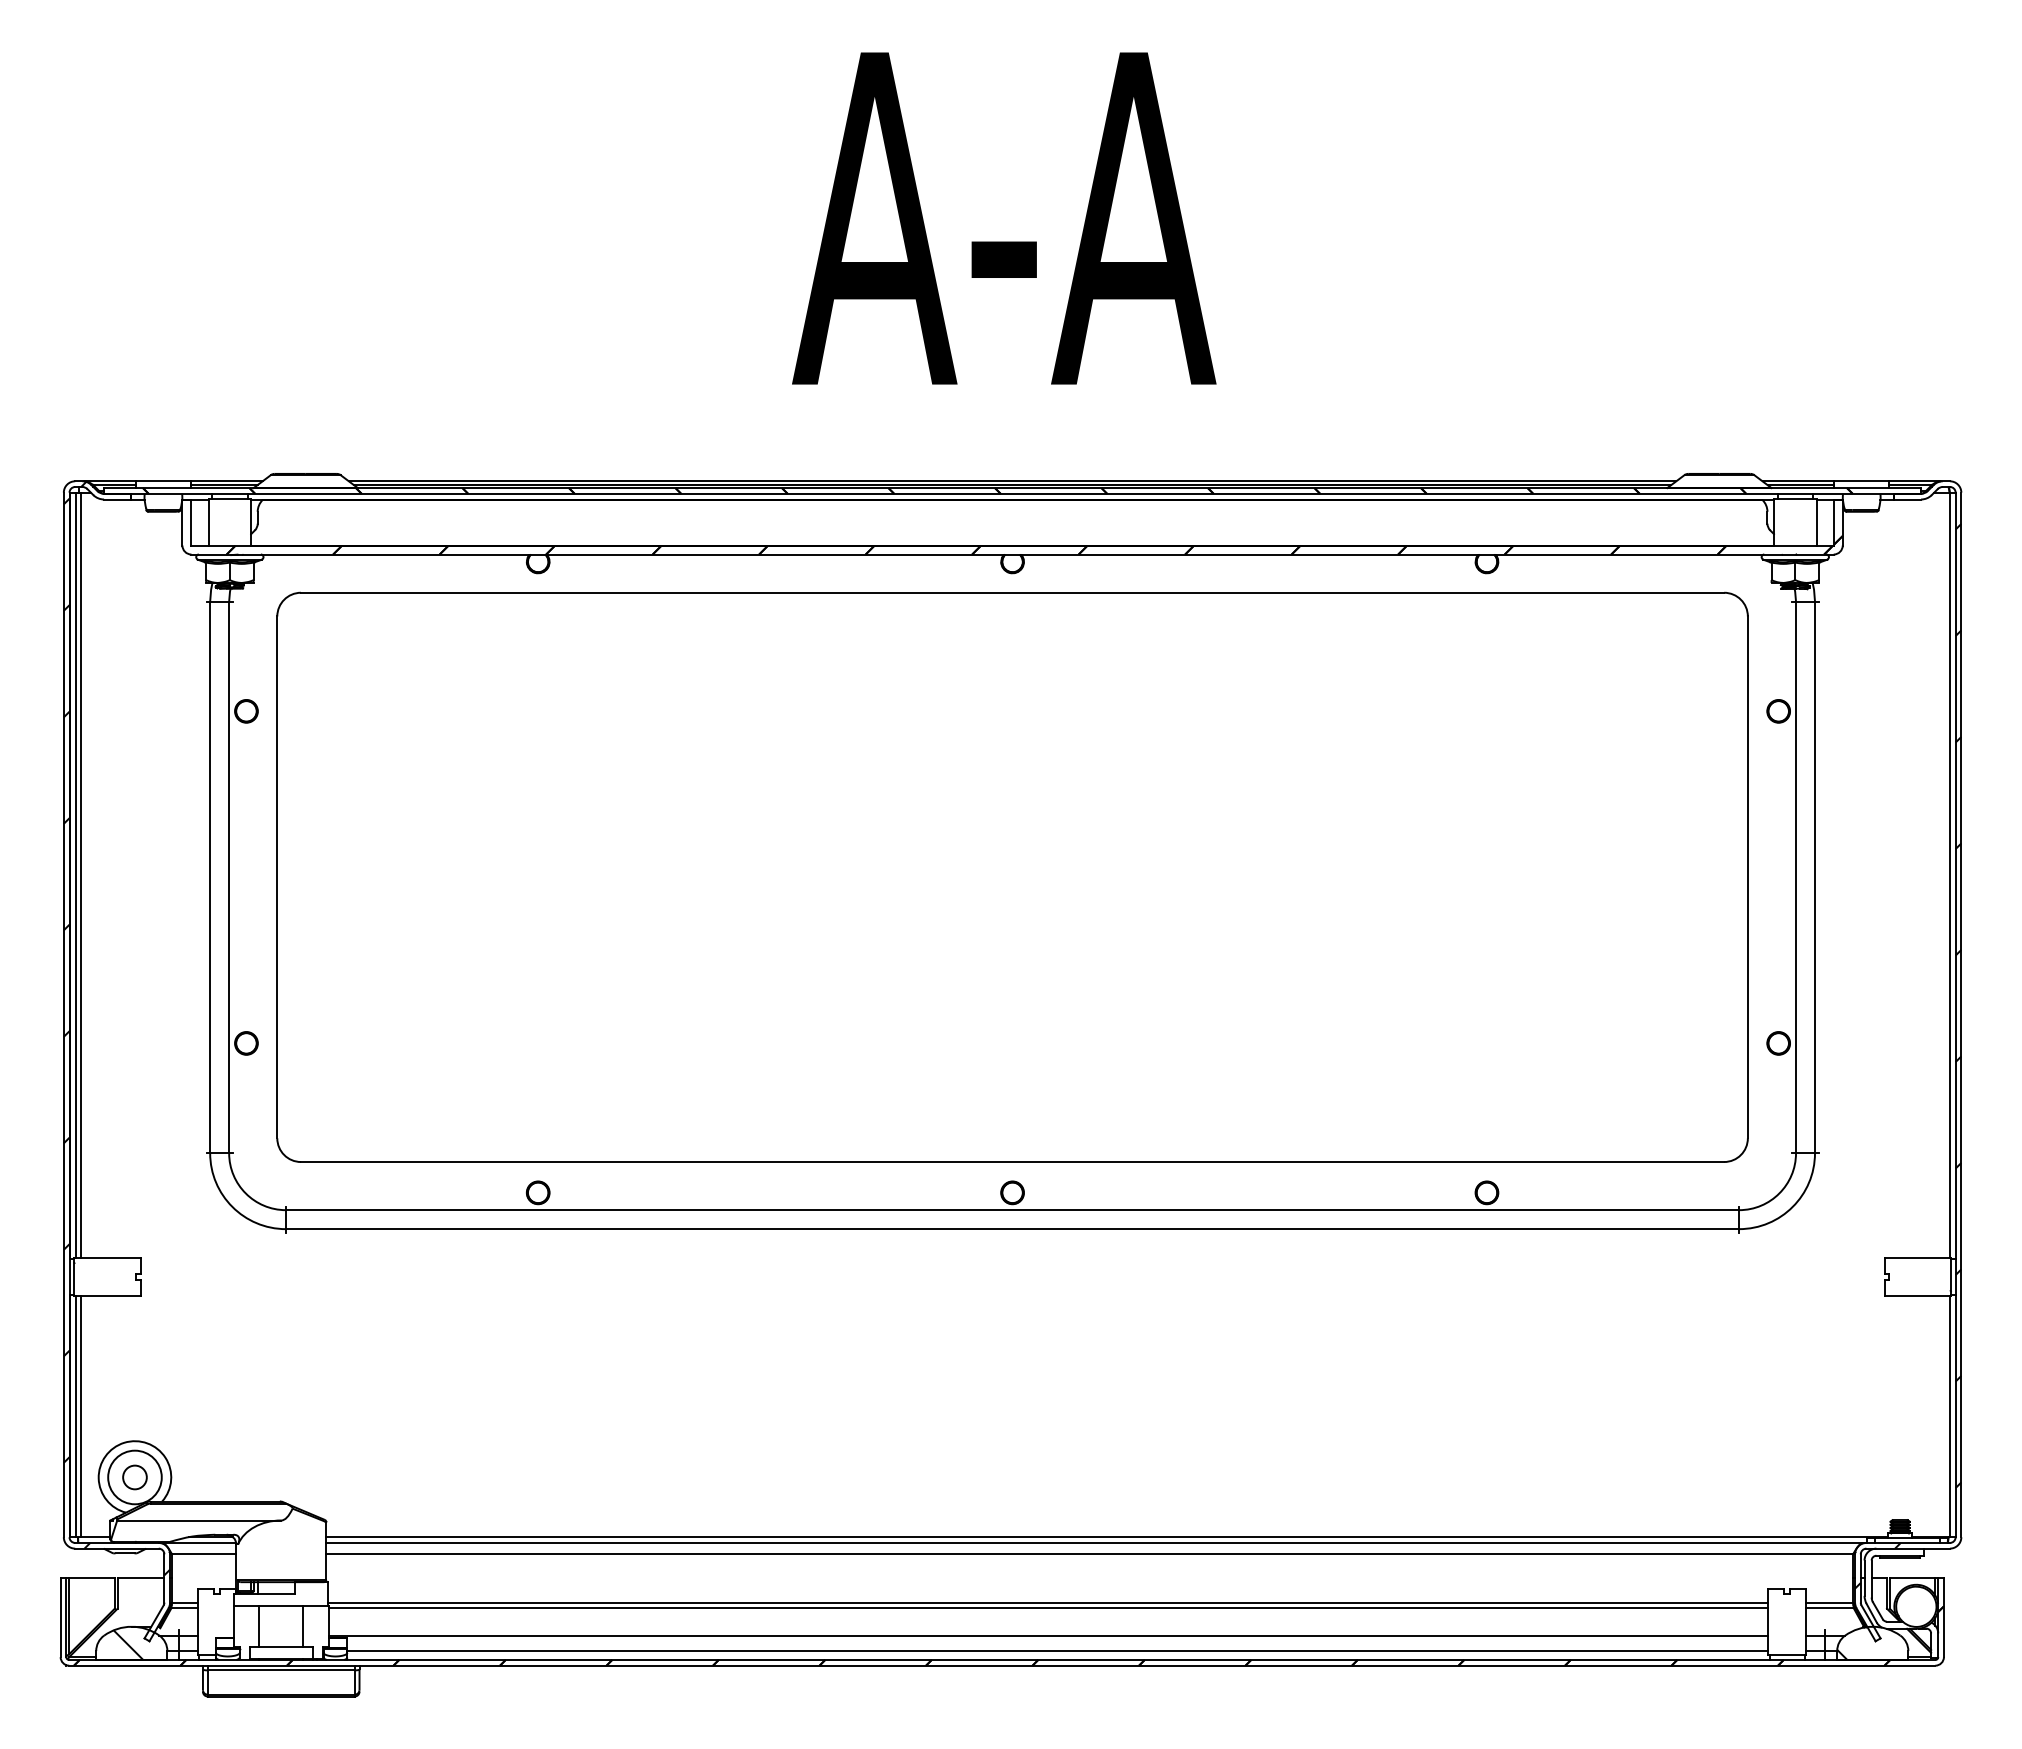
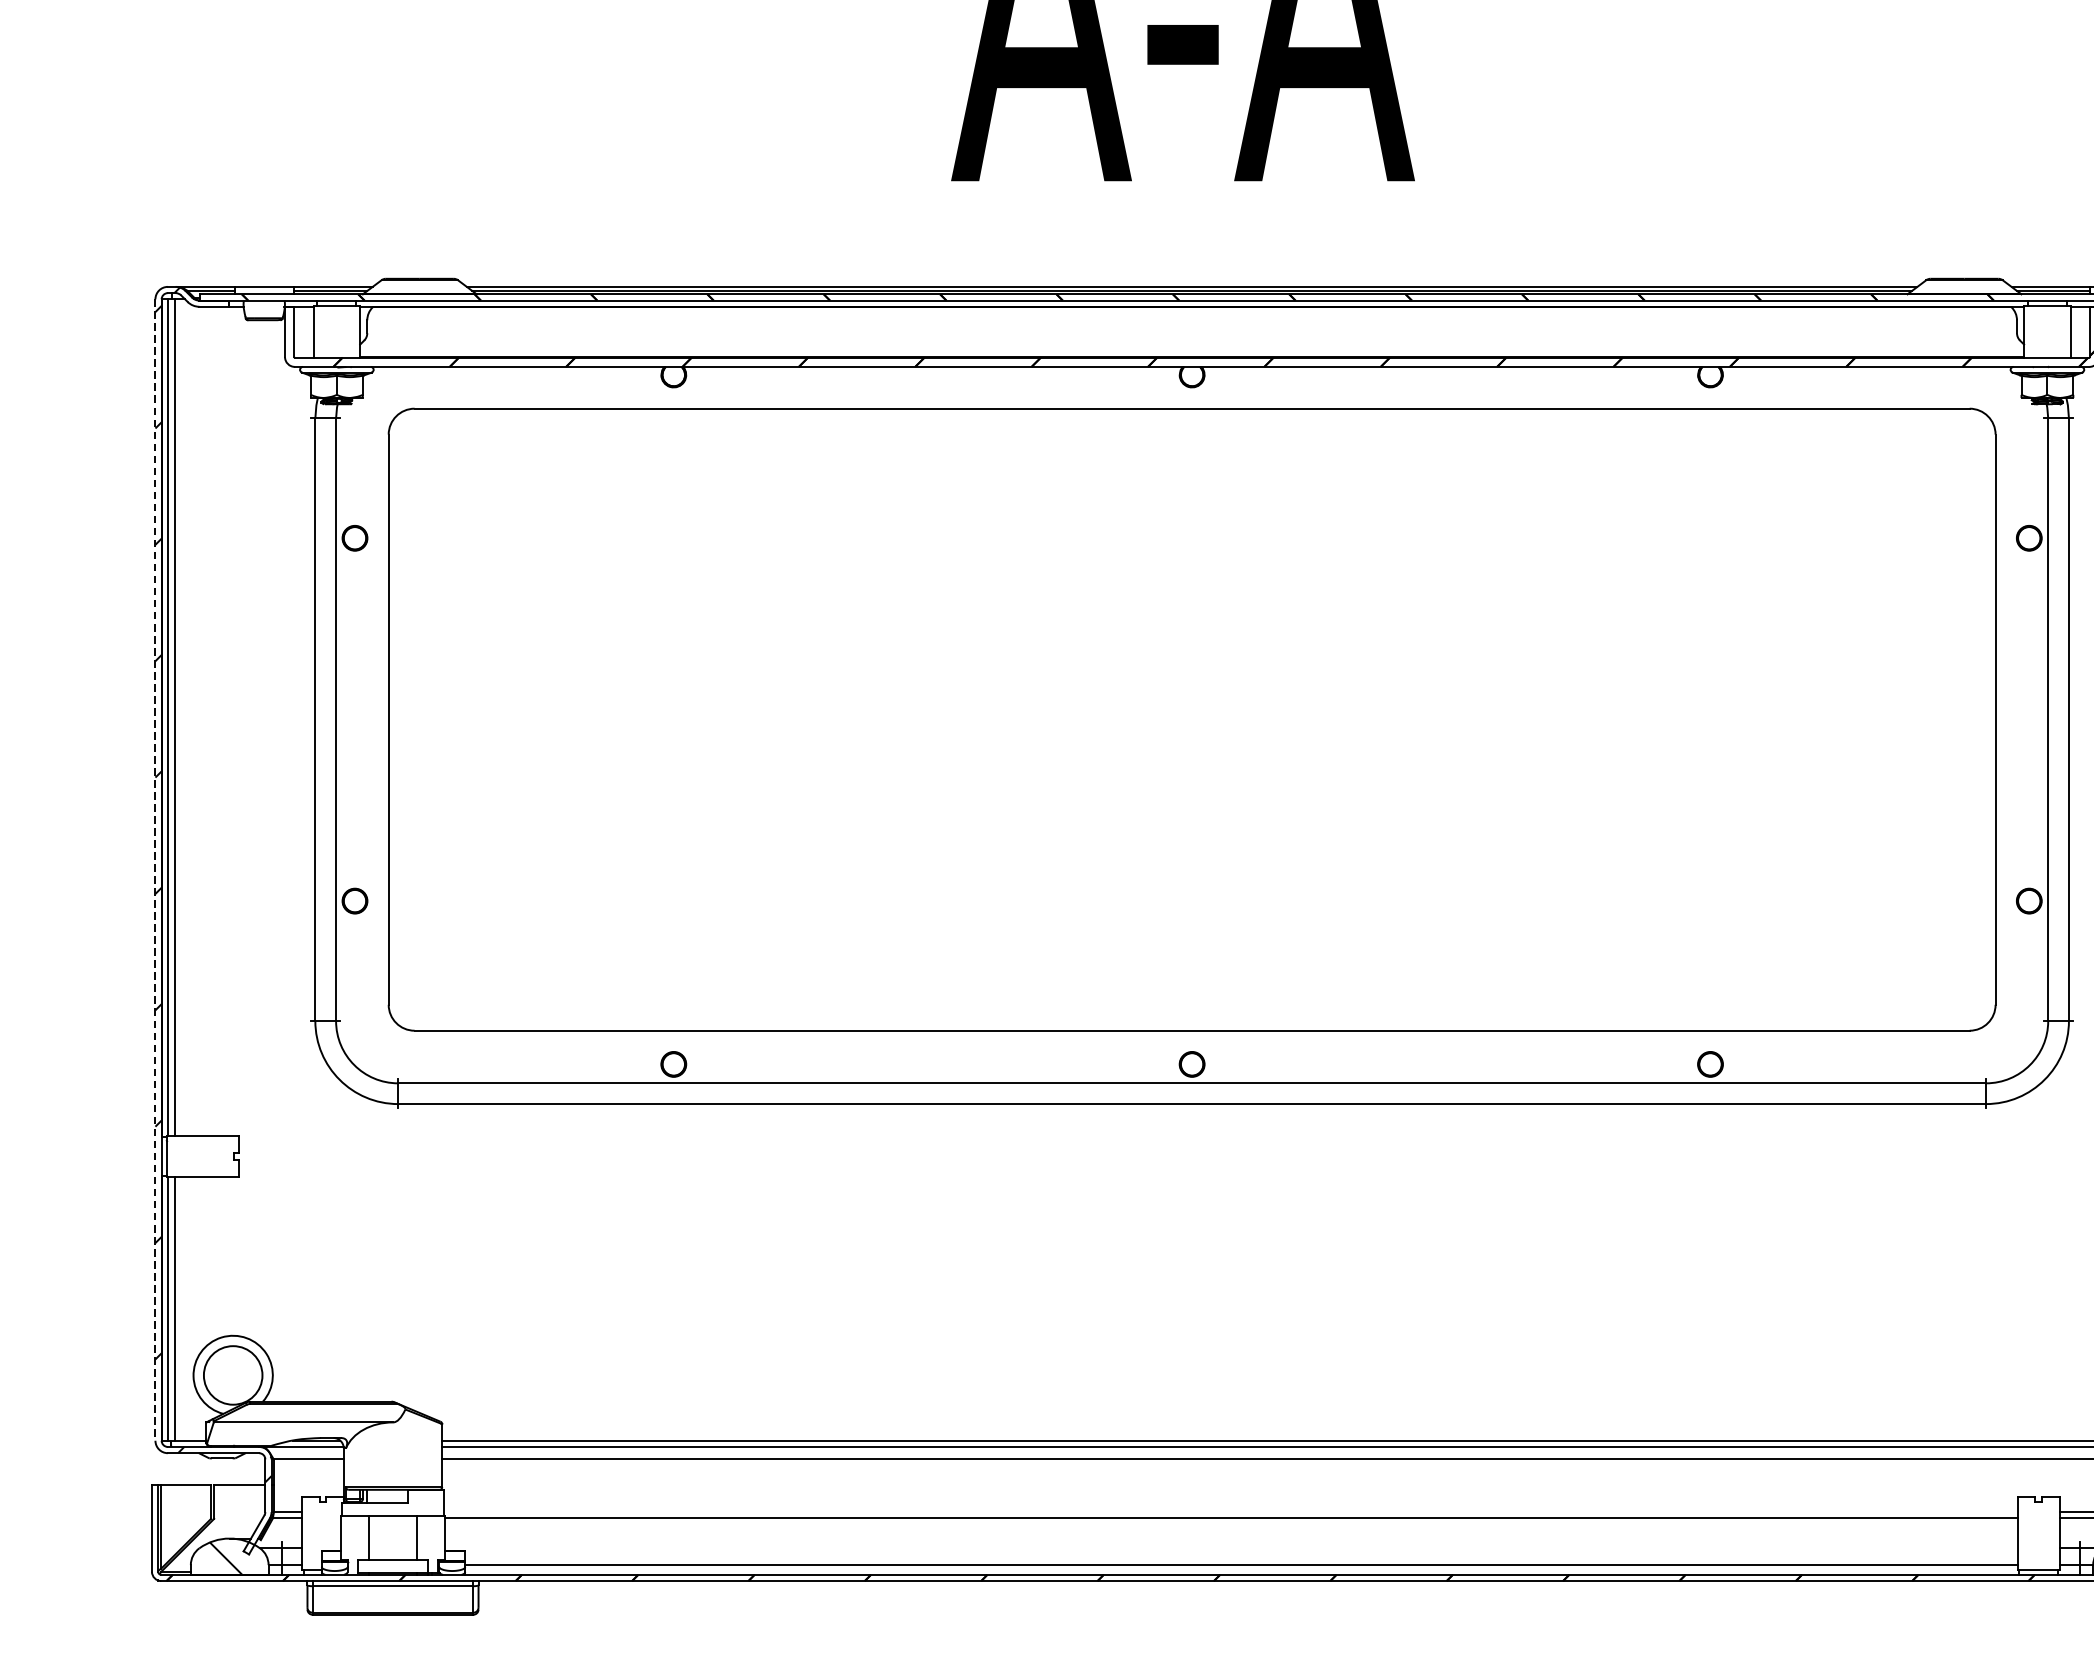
line: (63, 1015) -> (155, 870), solid -> dashed
circle: (134, 1477) -> (232, 1375), removed
line: (1048, 1602) -> (1231, 1512), removed
line: (1048, 1635) -> (1231, 1548), removed

